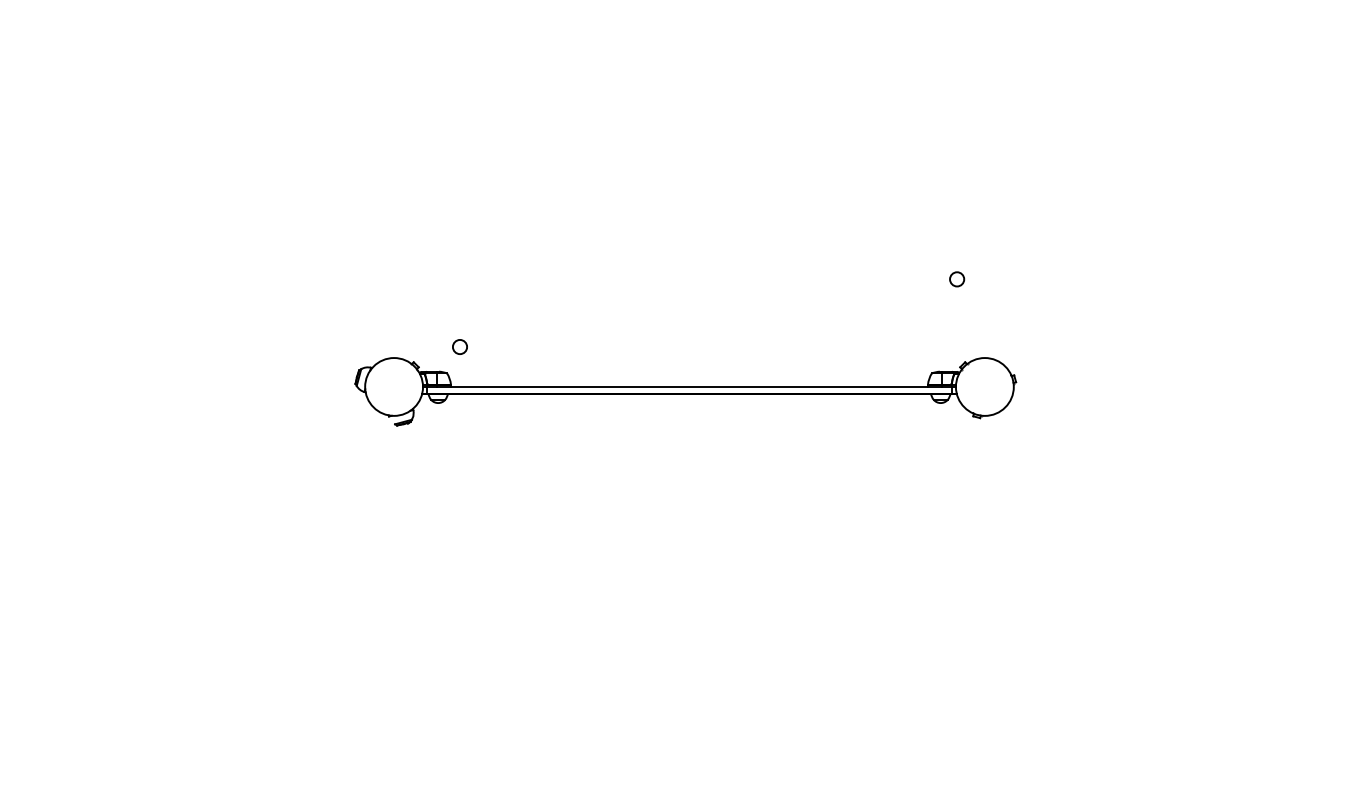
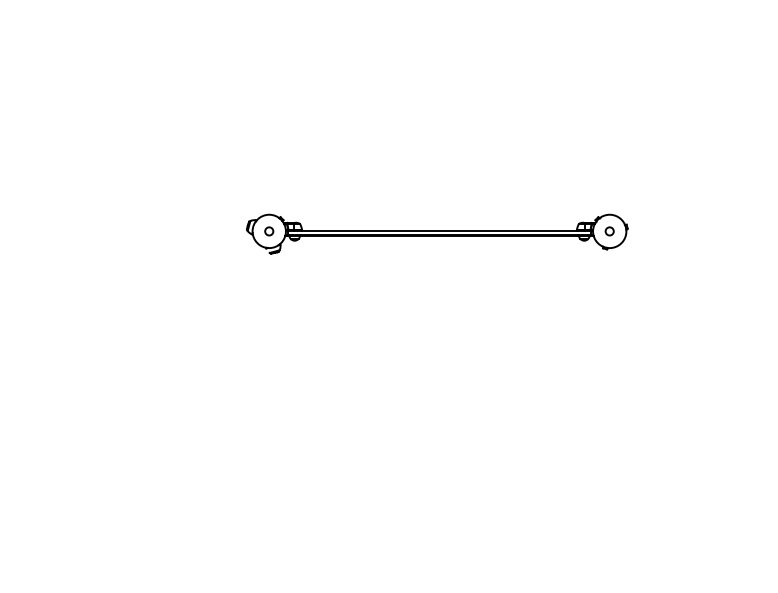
circle: (956, 279) -> (609, 231), moved
circle: (460, 347) -> (269, 231), moved

